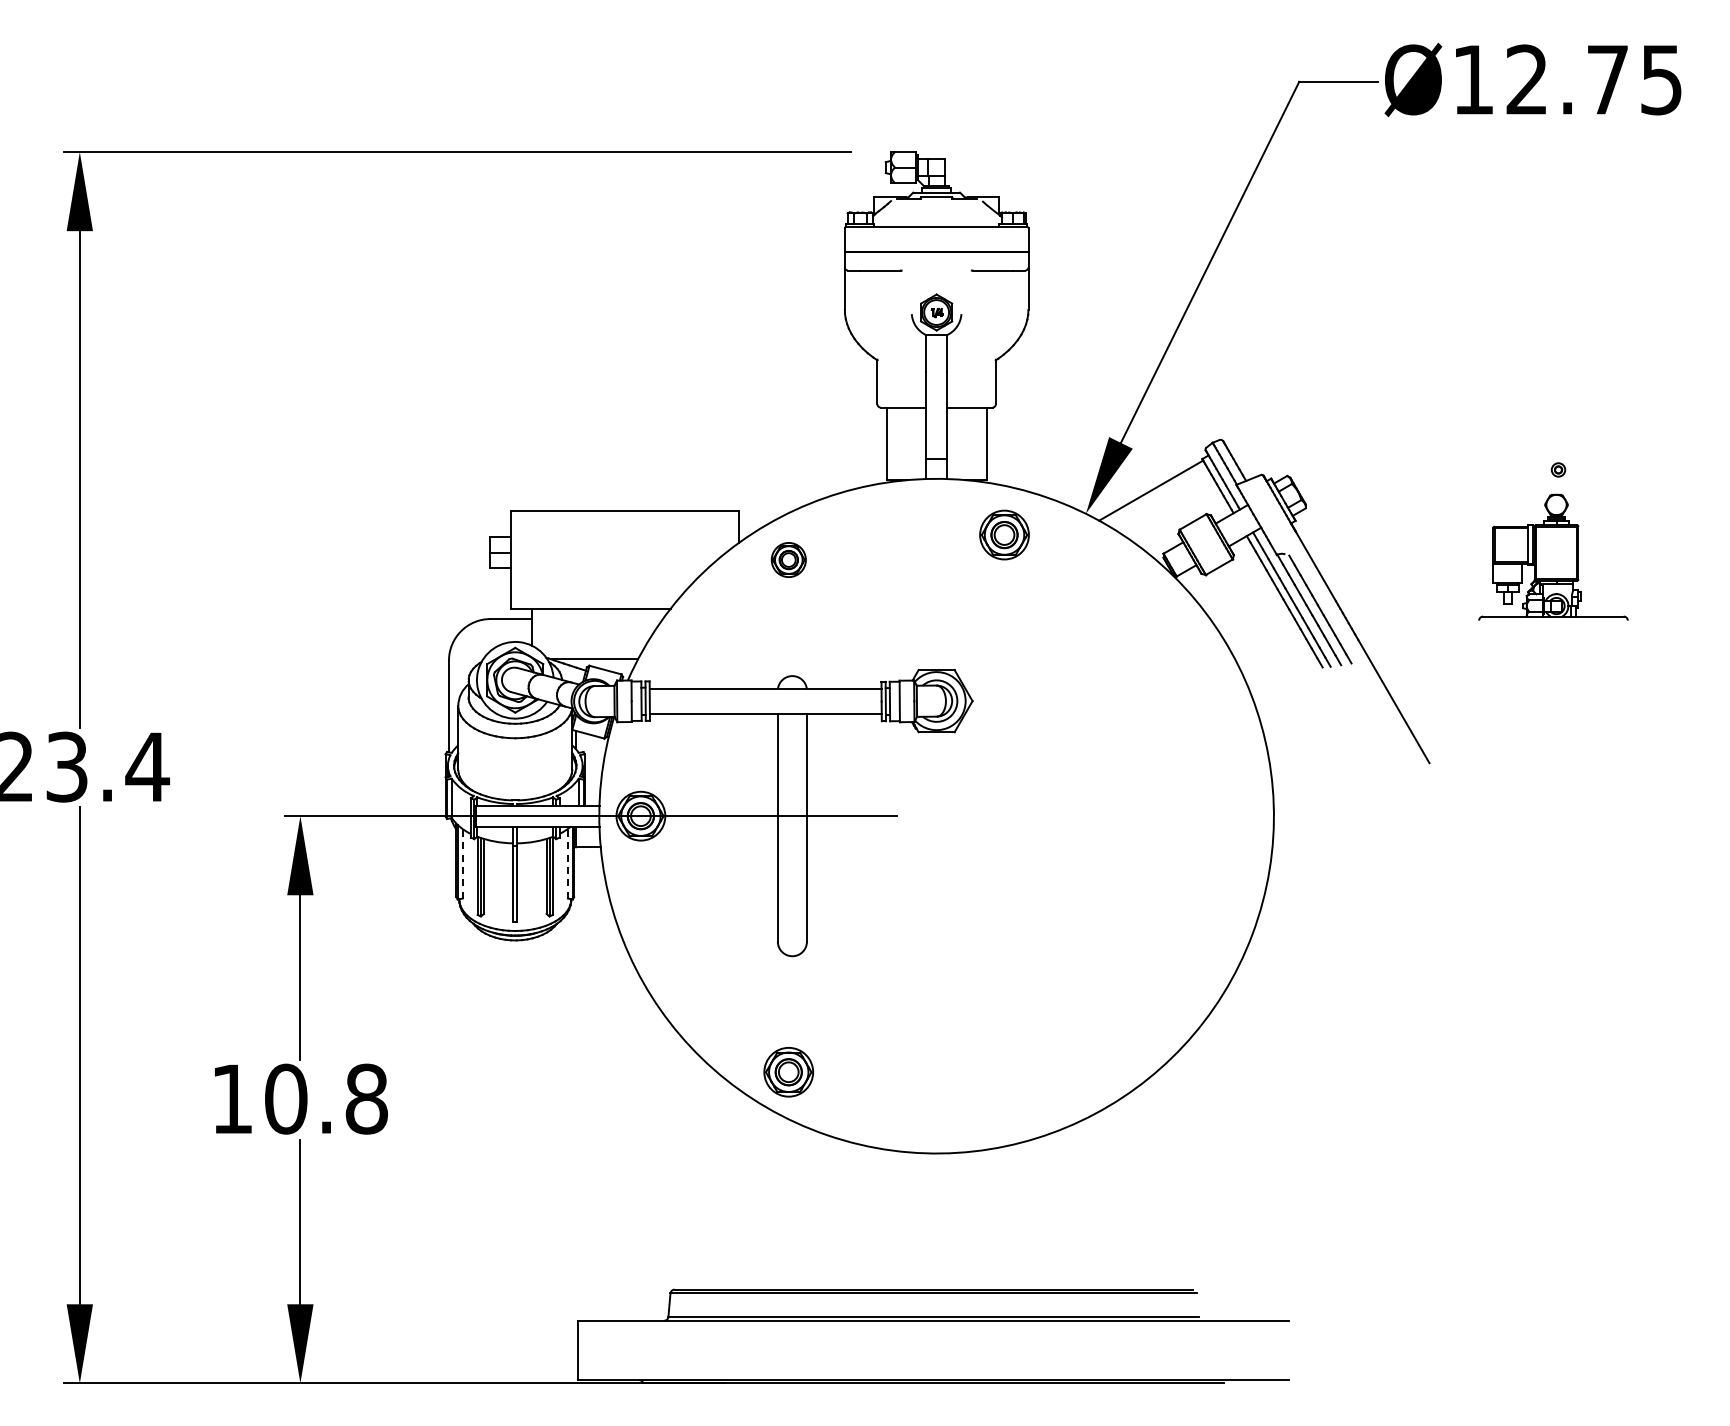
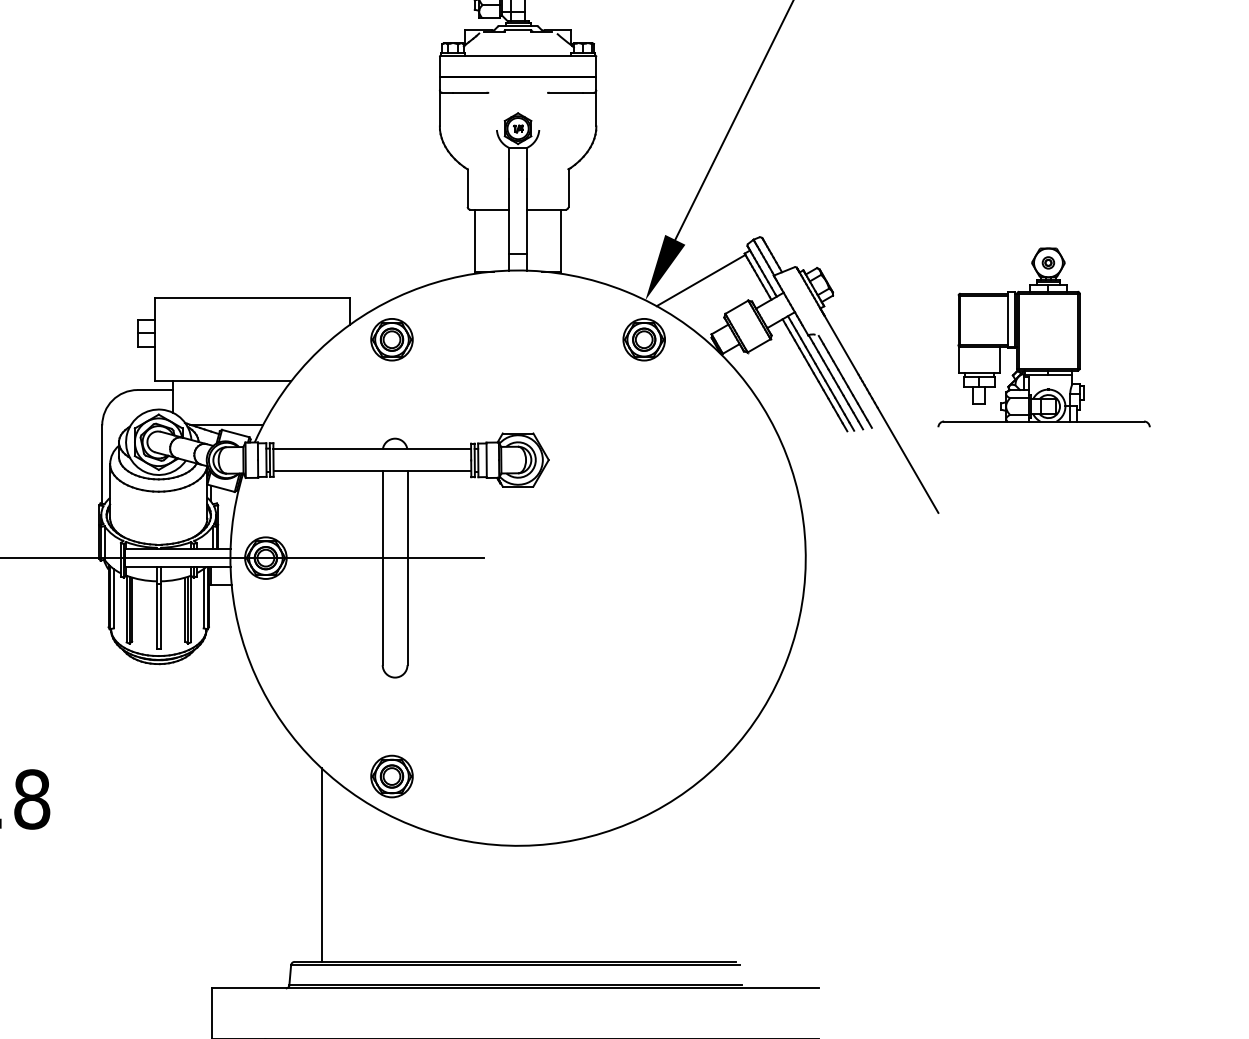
part: (1004, 534) -> (644, 339), moved
part: (1553, 557) -> (1044, 337), size x1.67
part: (788, 559) -> (391, 339), size x1.43
line: (462, 863) -> (113, 598), dashed -> solid
line: (567, 863) -> (203, 598), dashed -> solid
line: (706, 1175) -> (321, 864), added

